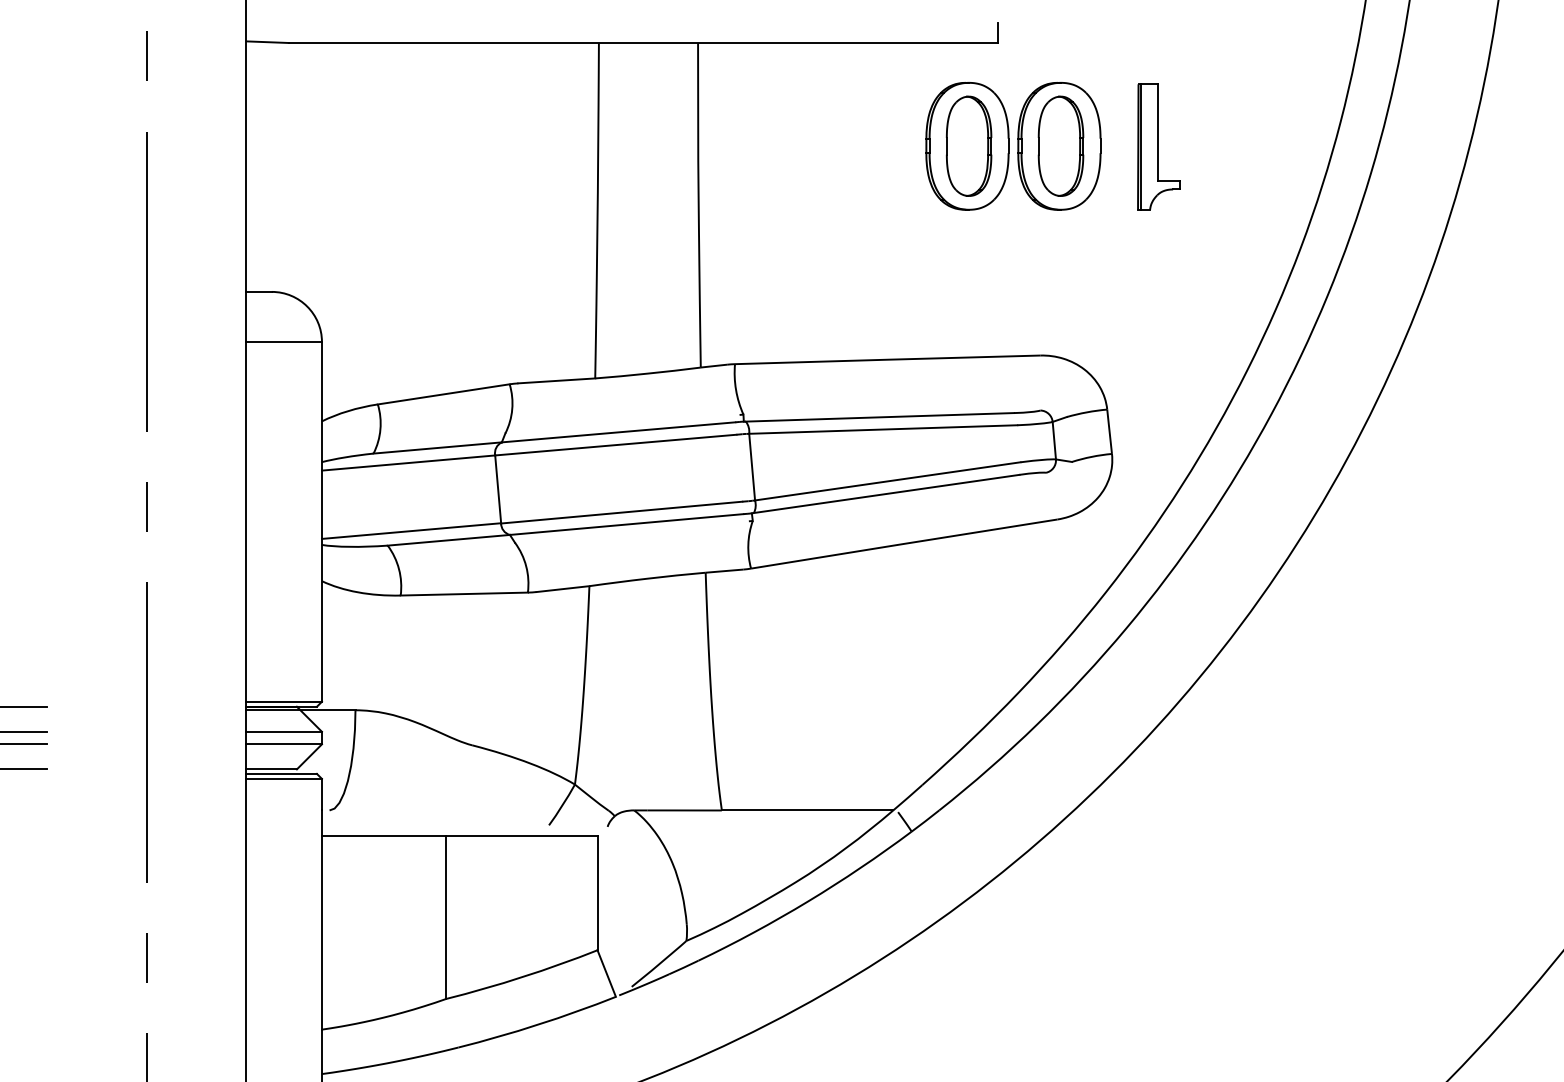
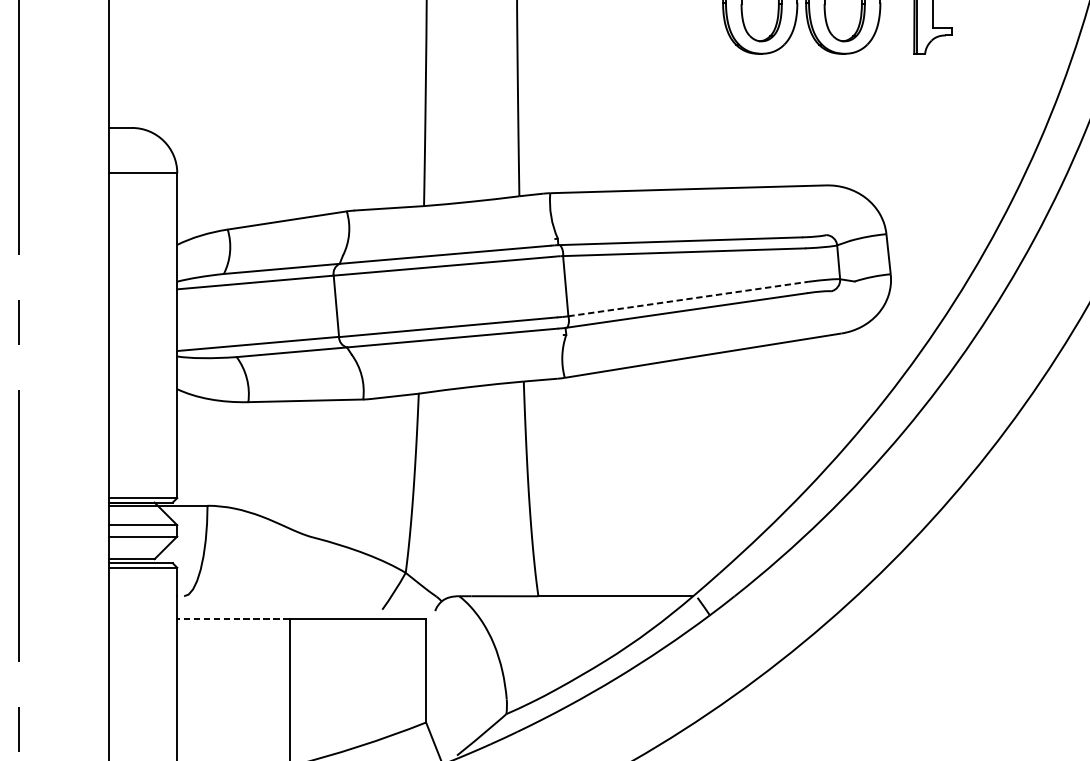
line: (888, 481) -> (688, 299), solid -> dashed
line: (383, 835) -> (232, 618), solid -> dashed

